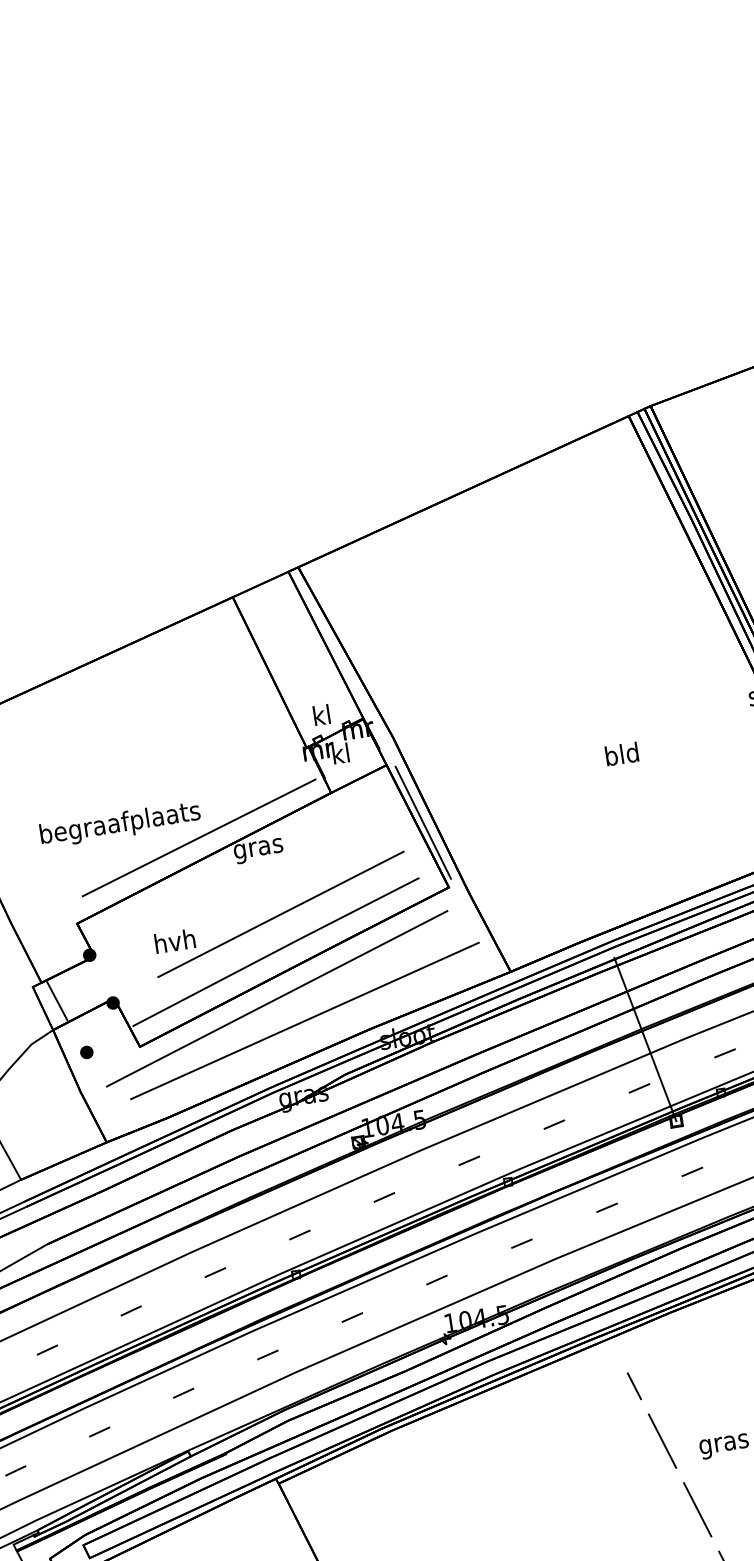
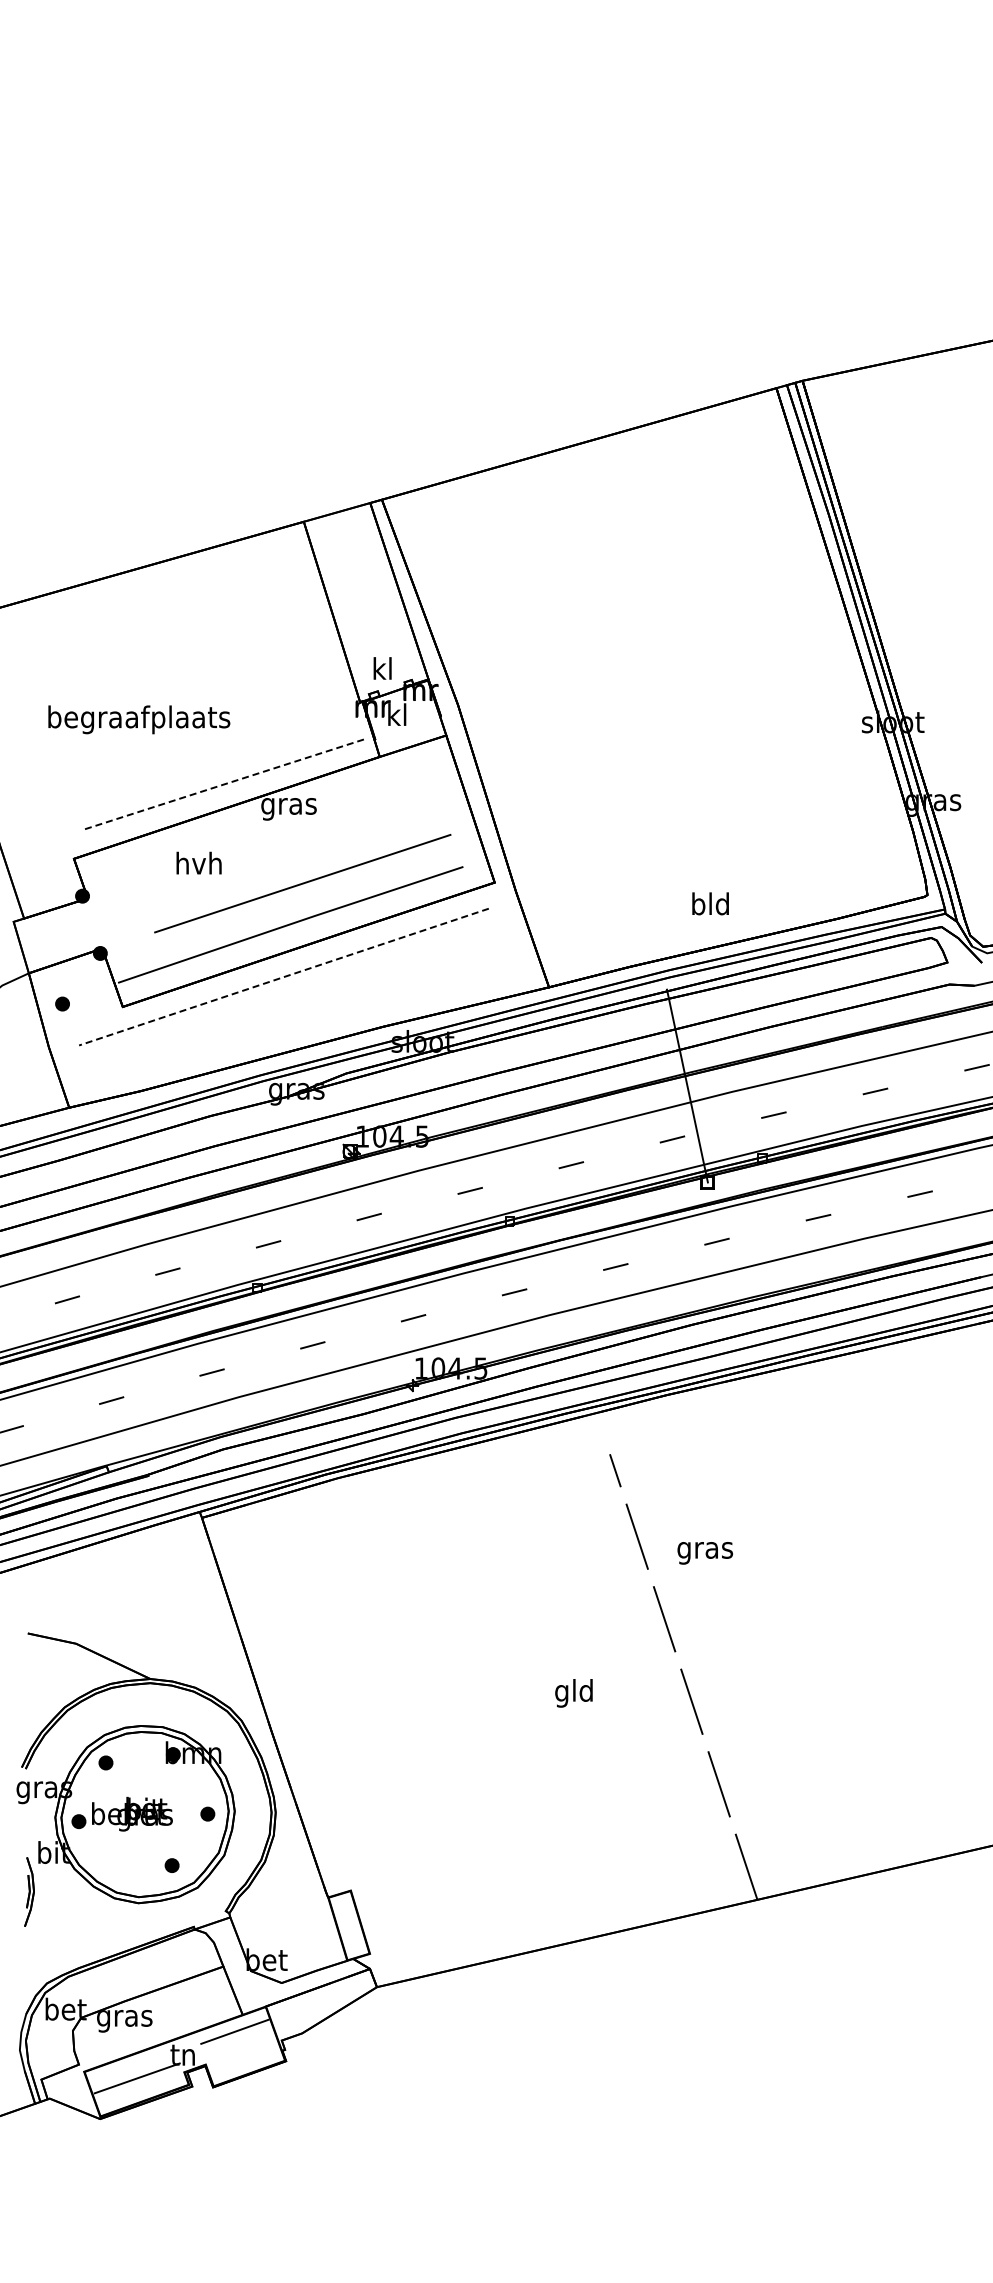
text: (621, 753) -> (710, 903), moved
line: (423, 822) -> (477, 805), removed
text: (120, 824) -> (139, 719), moved
line: (198, 838) -> (224, 784), solid -> dashed
text: (174, 940) -> (198, 862), moved
line: (276, 999) -> (283, 977), solid -> dashed
line: (57, 1000) -> (38, 941), removed
line: (304, 1020) -> (310, 1006), removed

